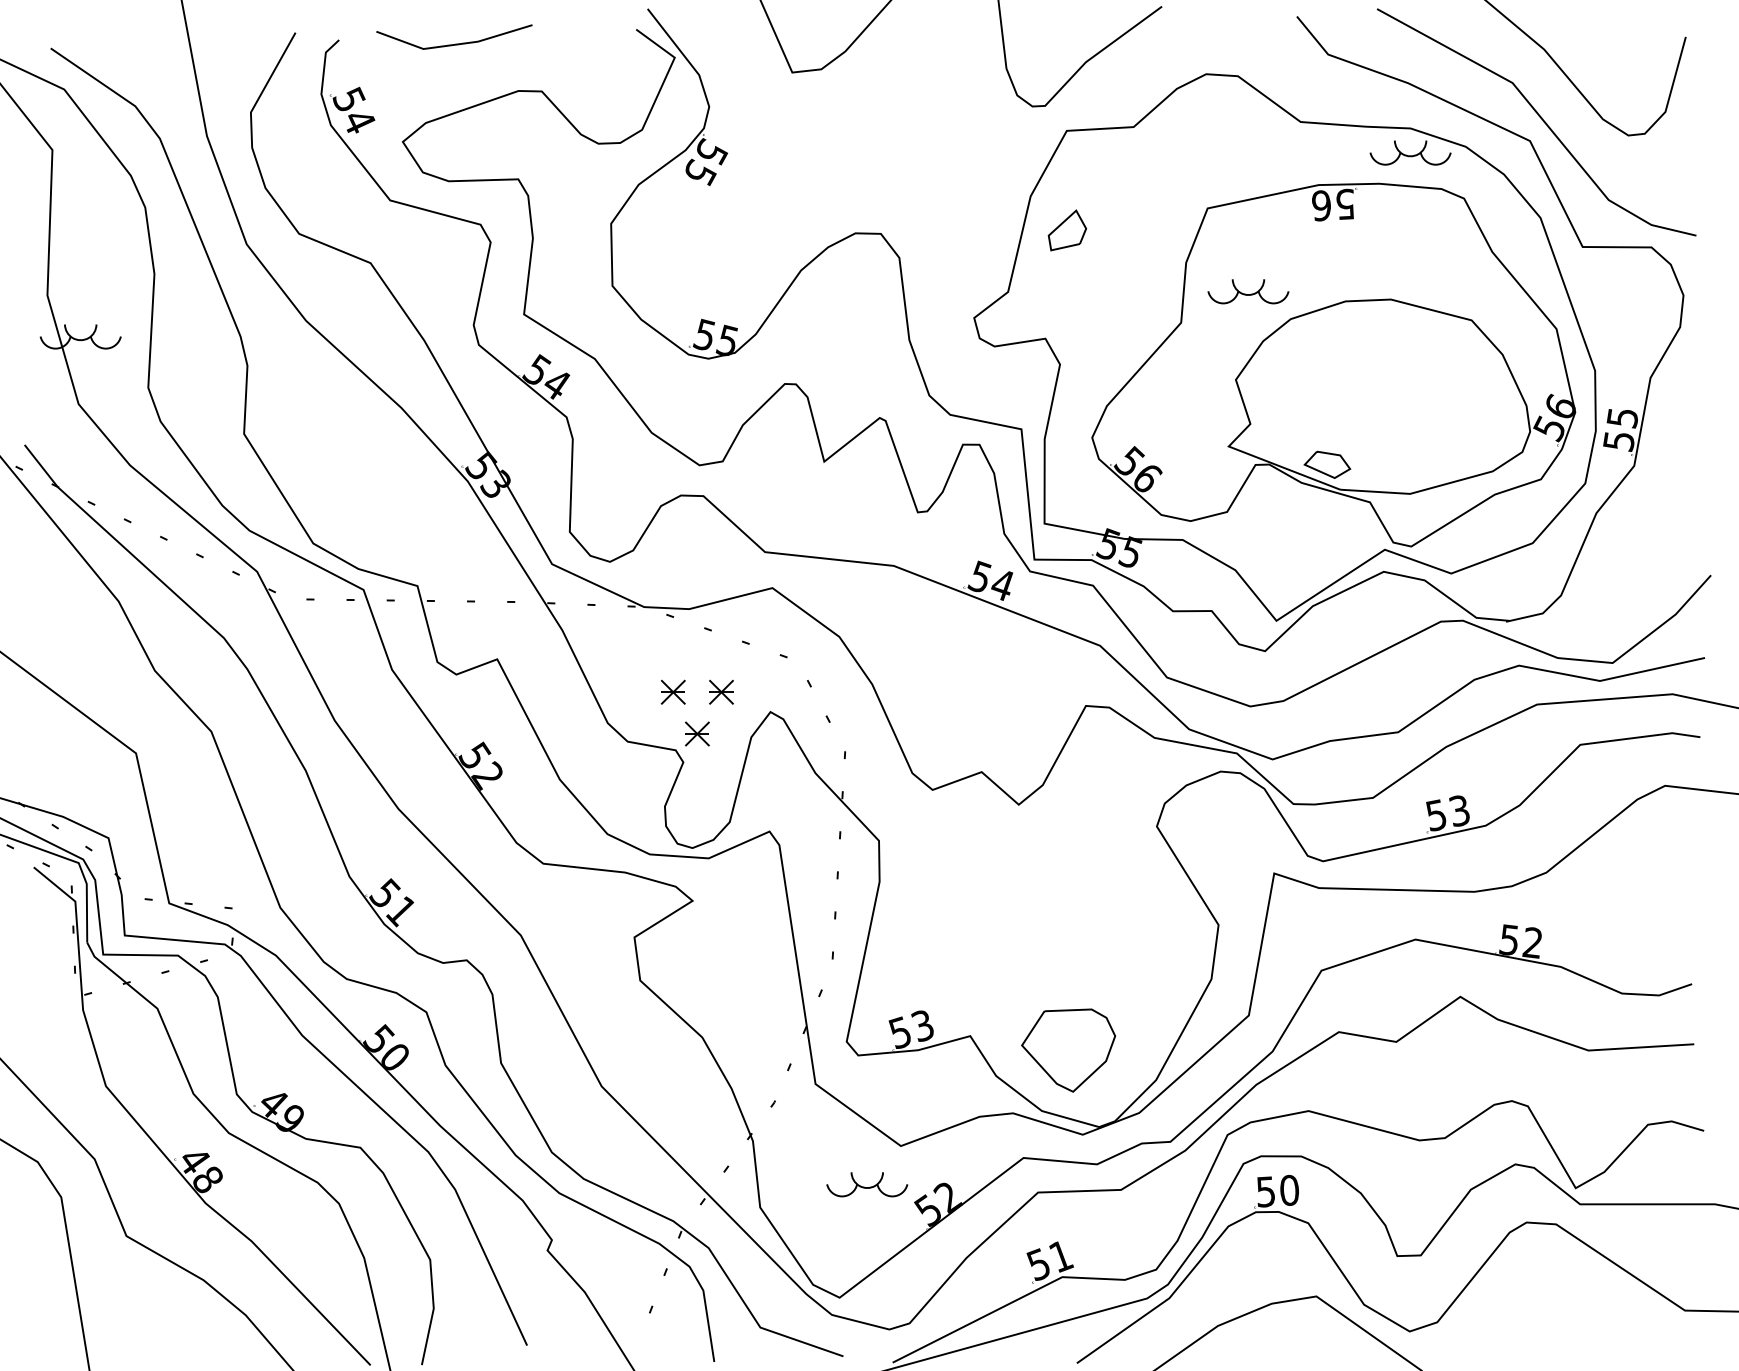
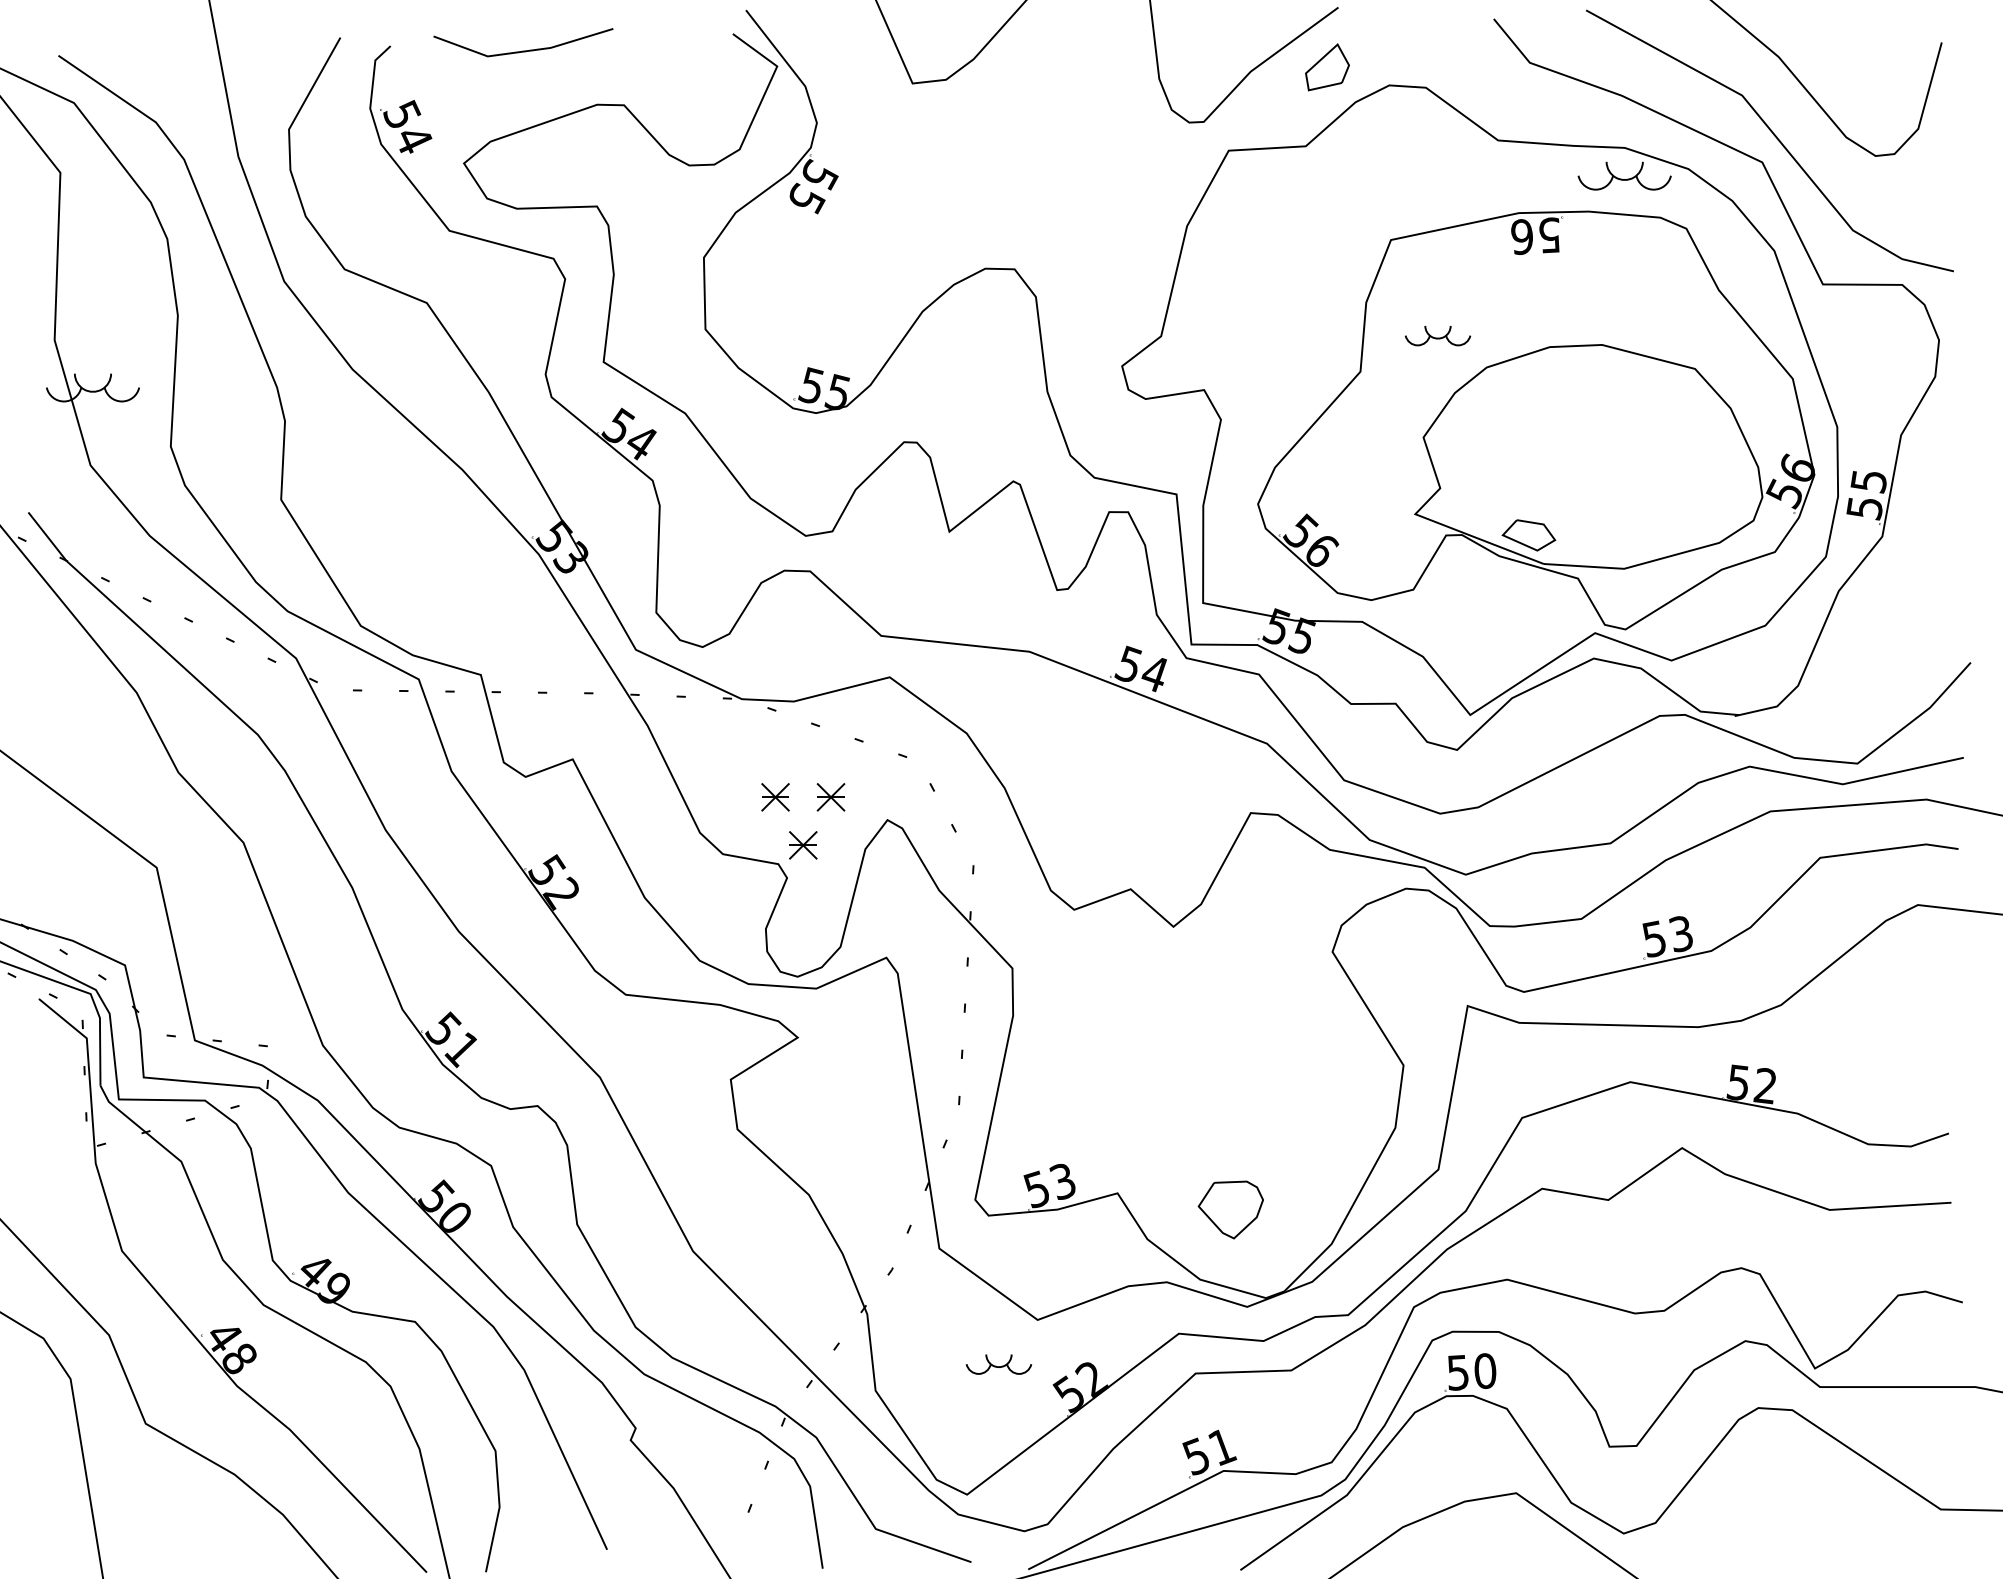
part: (1067, 230) -> (1327, 67), moved
part: (1248, 291) -> (1437, 335), size x0.7
part: (1068, 1050) -> (1230, 1209), size x0.6
part: (866, 1184) -> (998, 1364), size x0.7

